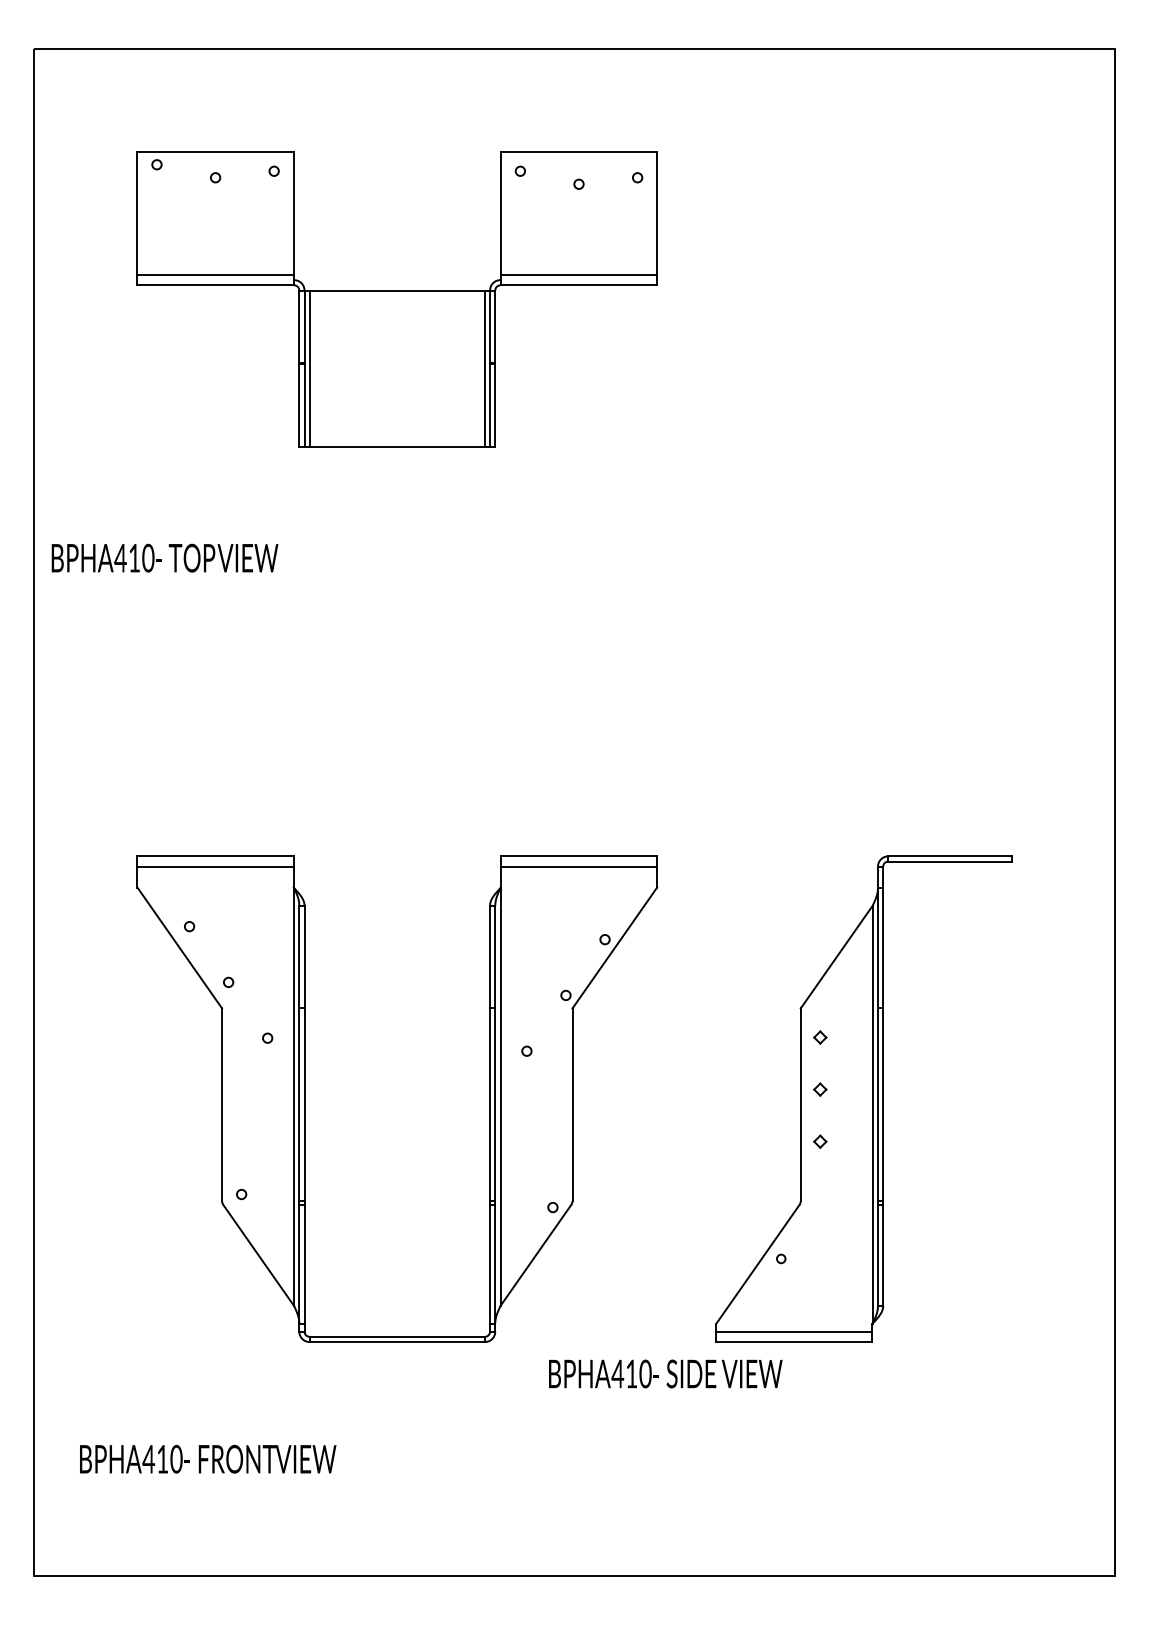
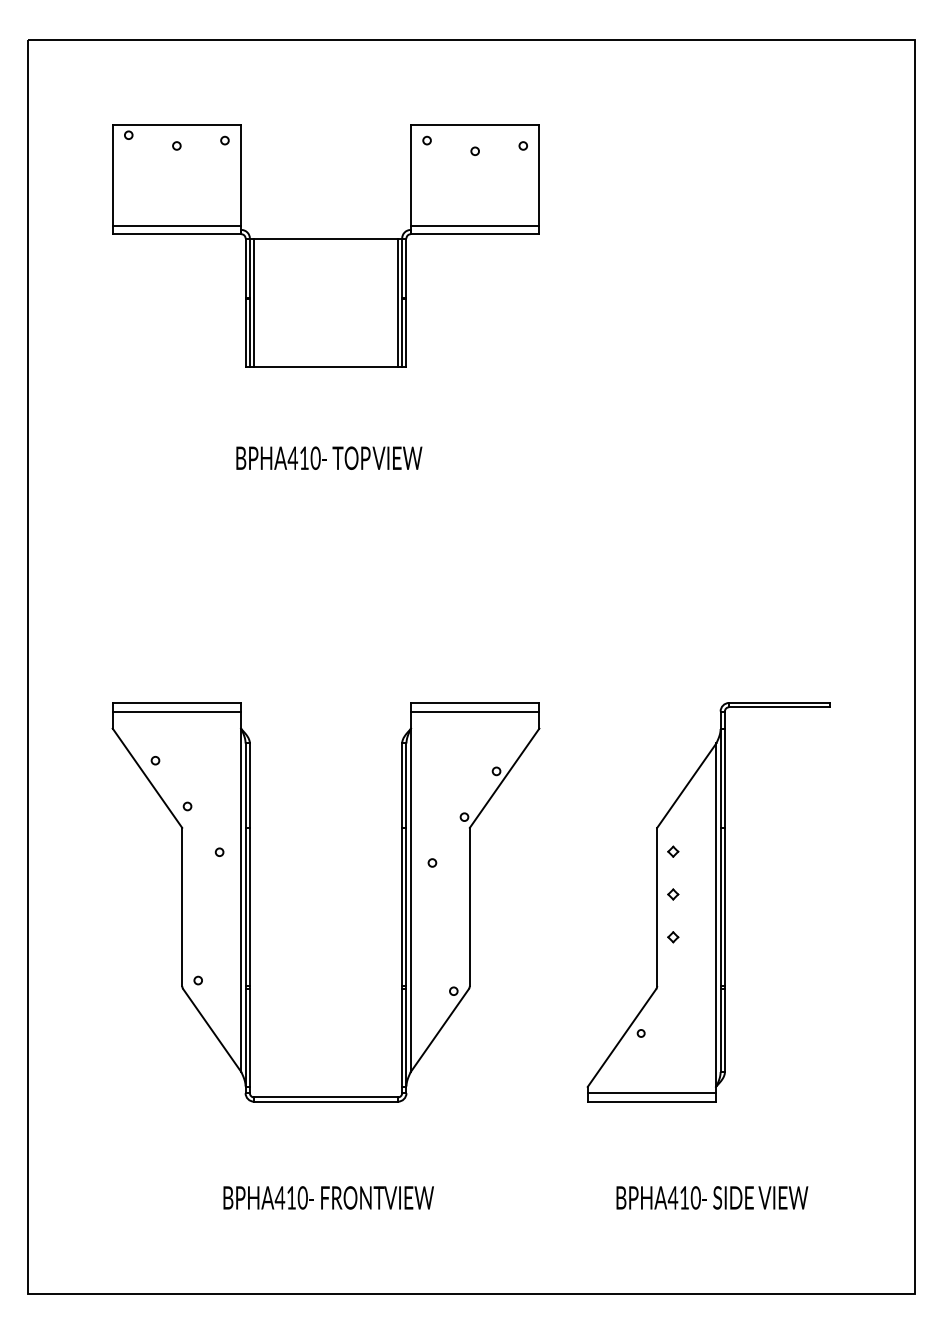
text: (165, 557) -> (329, 457), moved
text: (665, 1373) -> (712, 1197), moved
text: (207, 1458) -> (328, 1197), moved

